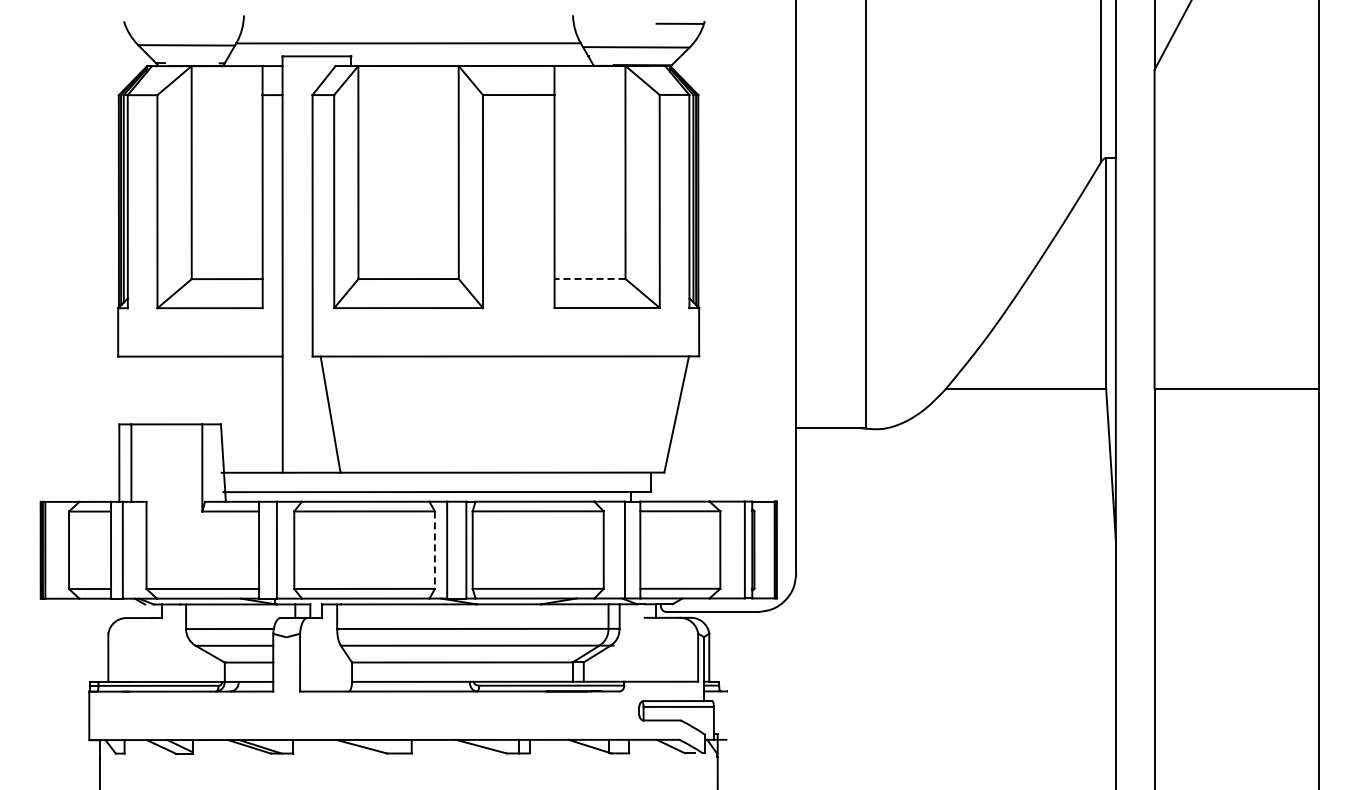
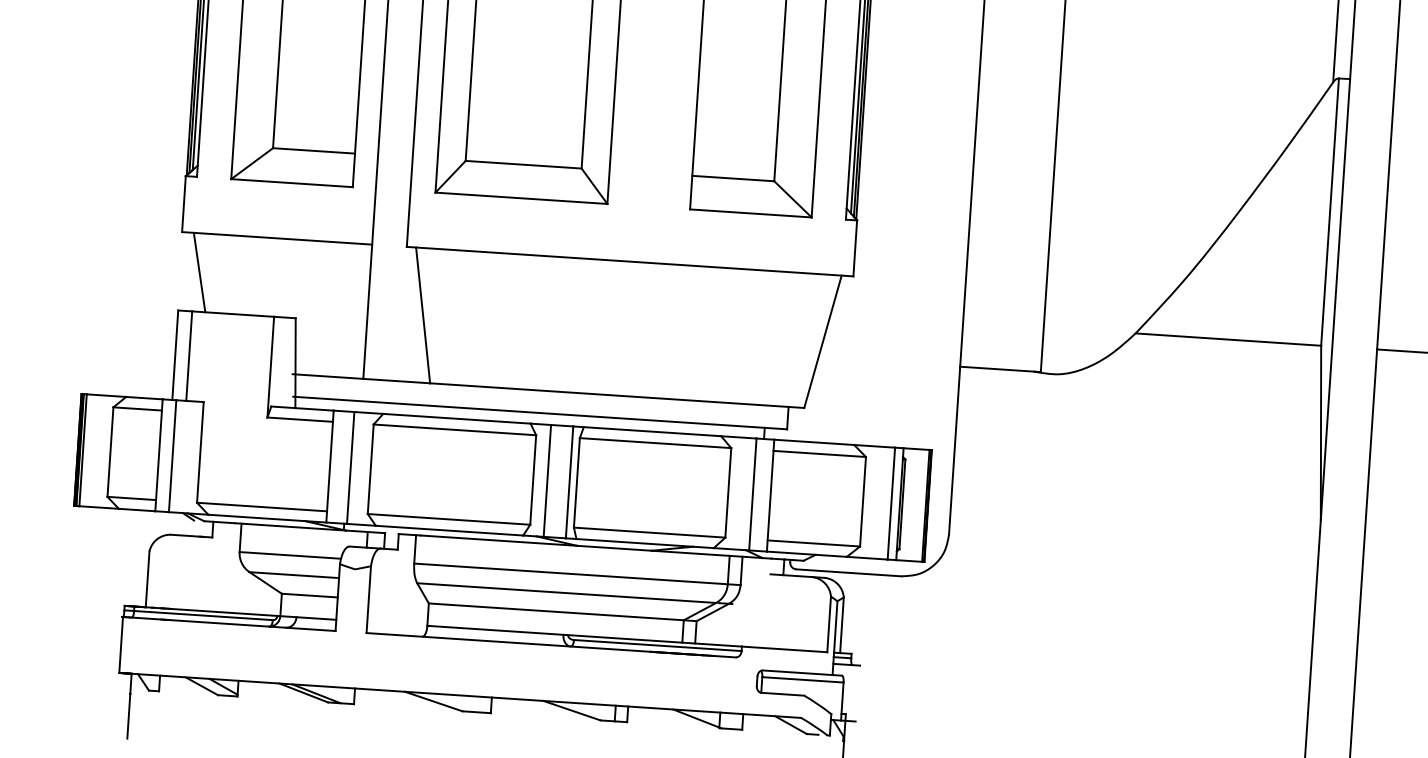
line: (589, 278) -> (732, 177), dashed -> solid
line: (135, 390) -> (199, 272), added
line: (434, 550) -> (532, 480), dashed -> solid

